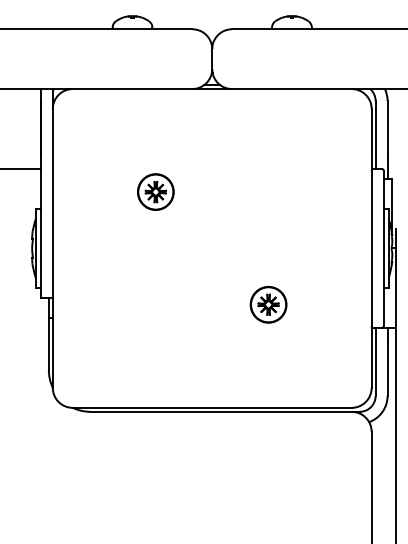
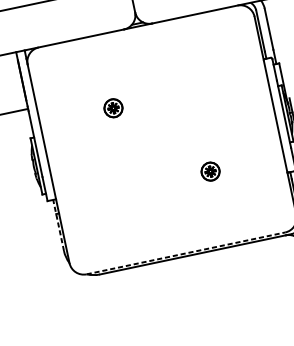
part: (155, 191) -> (113, 107), size x0.7
part: (268, 304) -> (210, 171), size x0.7
line: (48, 334) -> (58, 225), solid -> dashed
line: (212, 407) -> (186, 253), solid -> dashed

